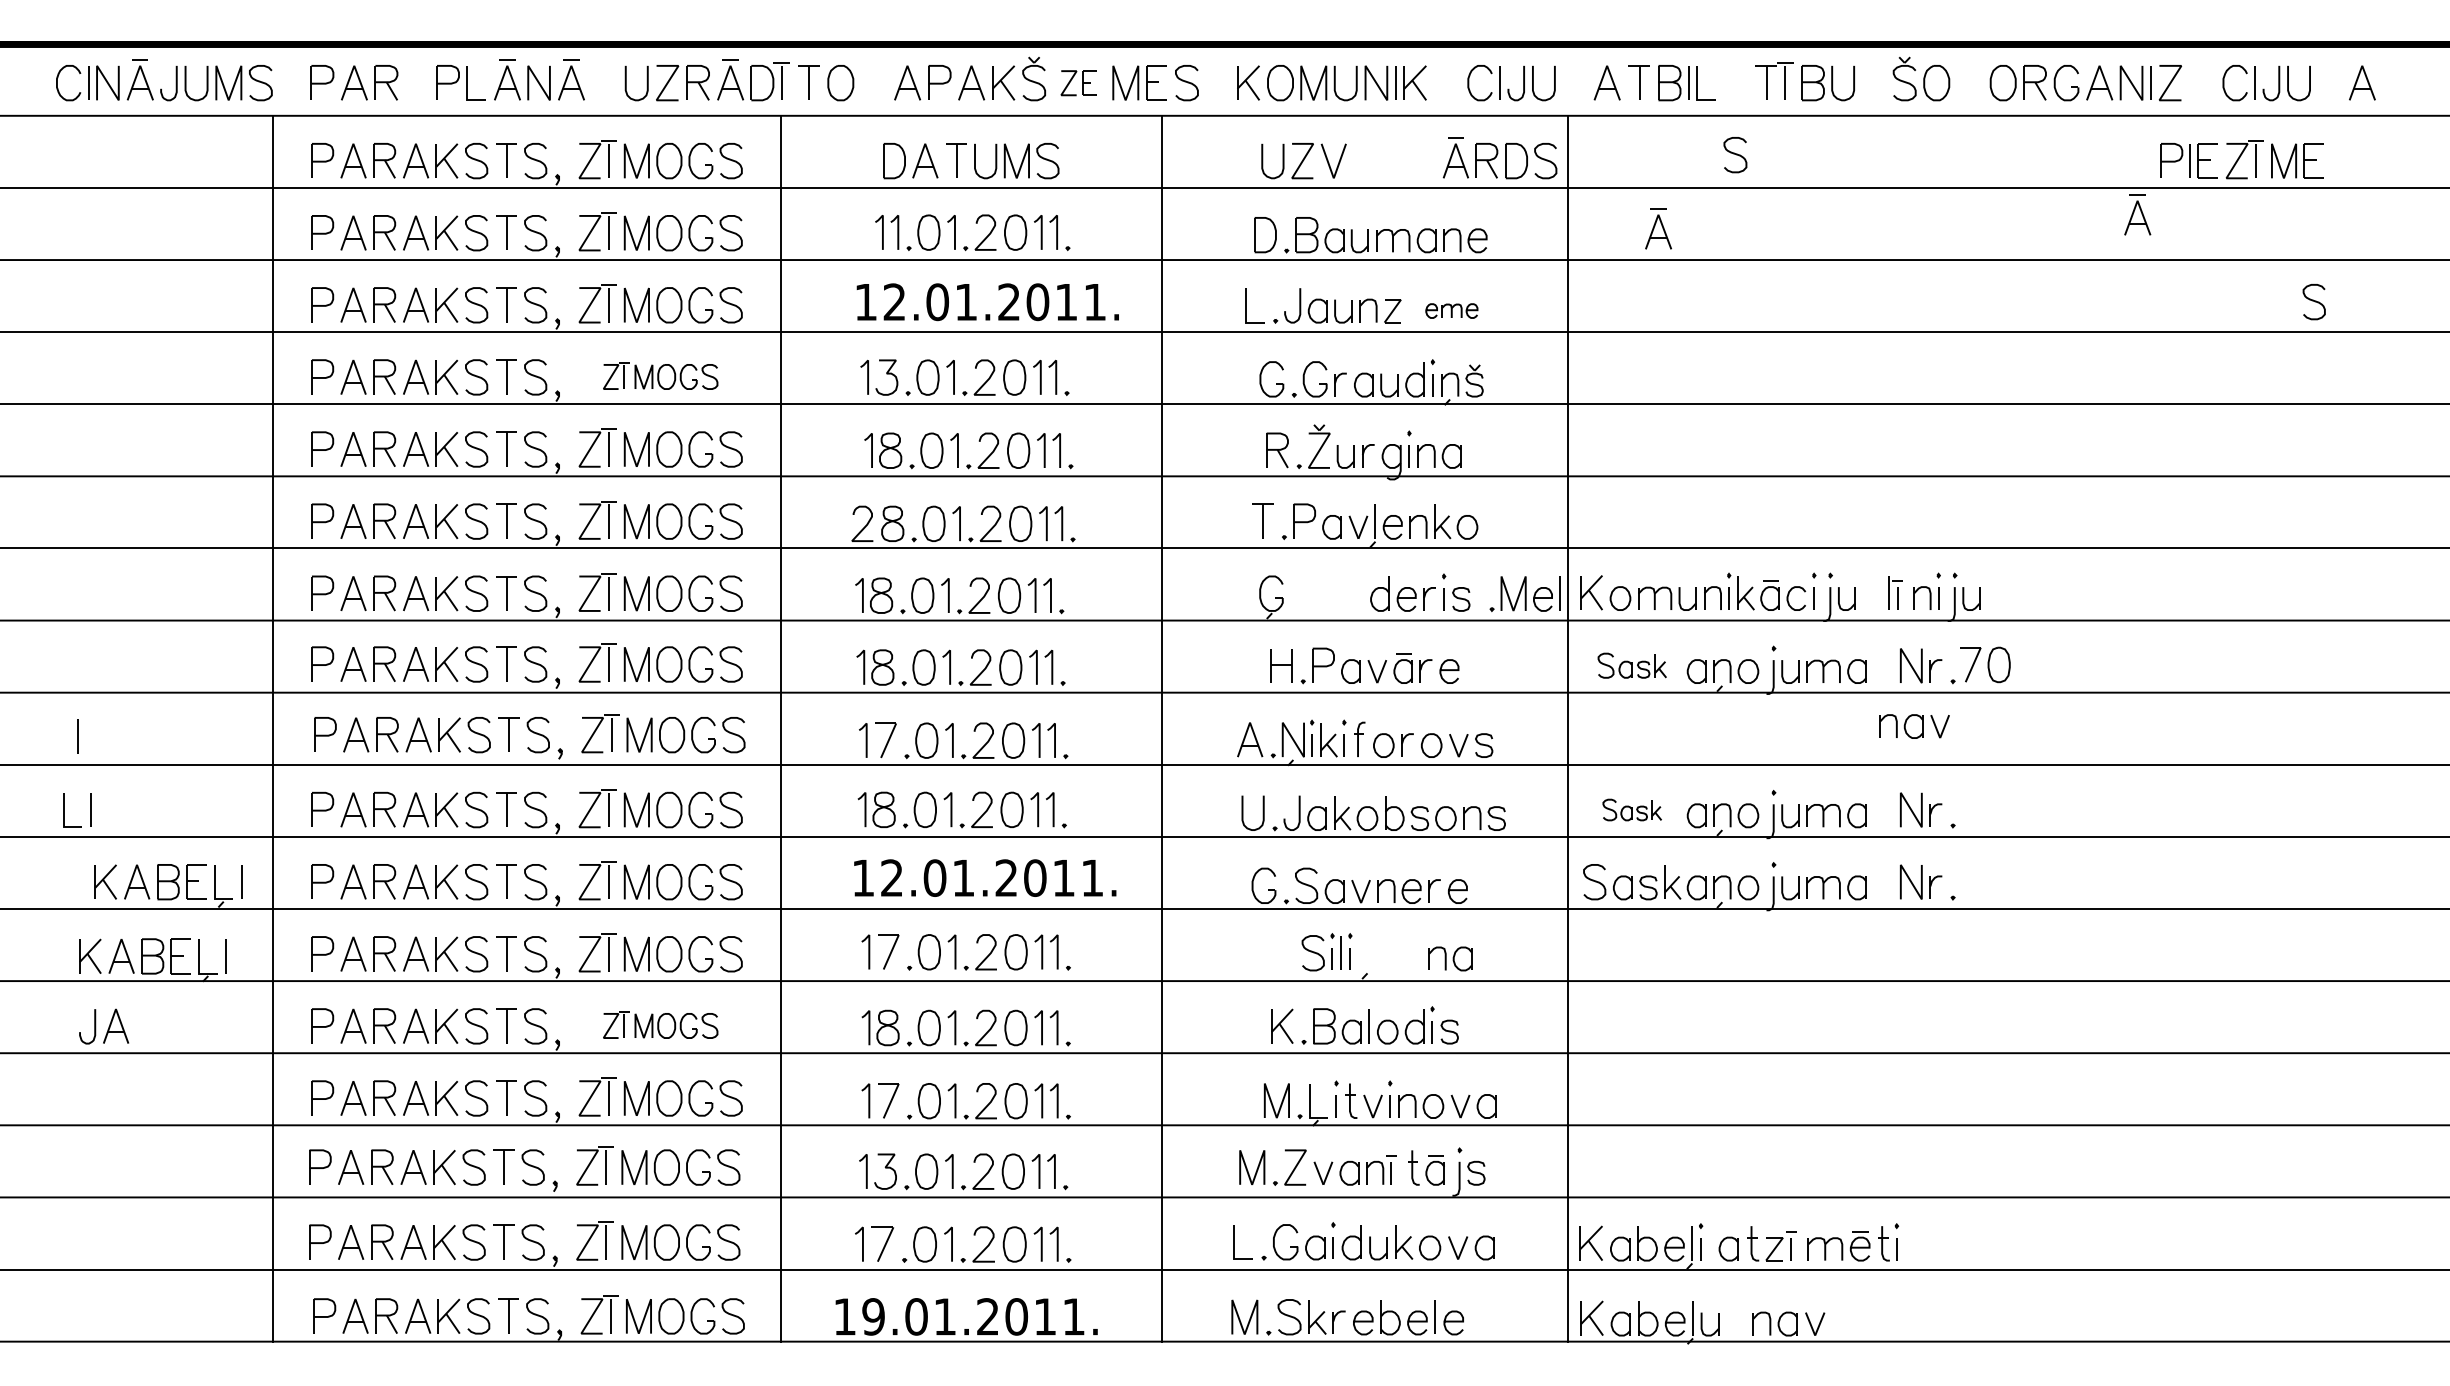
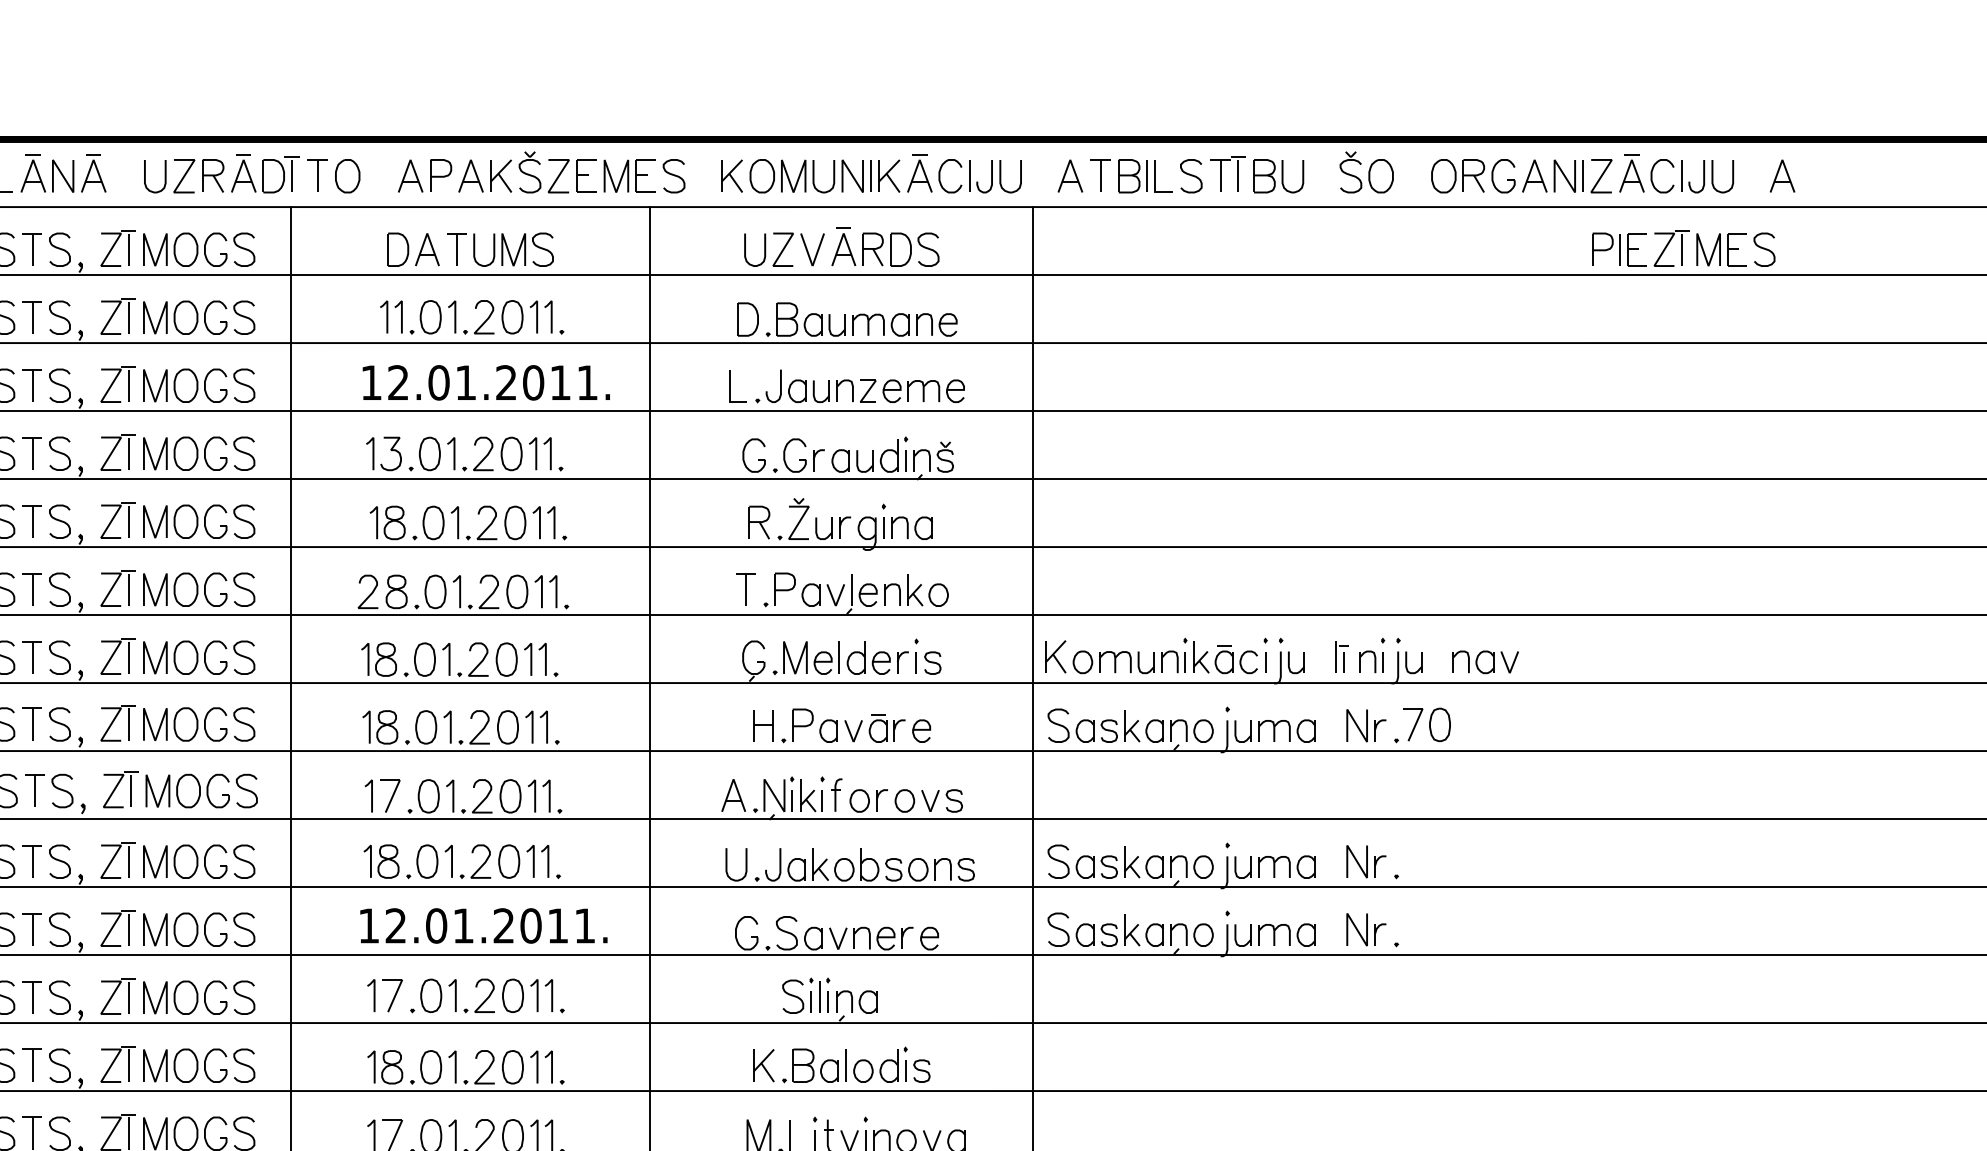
part: (1078, 83) -> (571, 176), size x1.43
curve: (1735, 154) -> (1191, 175), moved
part: (1499, 158) -> (884, 247), moved
part: (2137, 214) -> (1631, 172), moved
part: (1658, 228) -> (919, 172), moved
curve: (2313, 301) -> (1763, 249), moved
part: (1451, 310) -> (923, 390), size x1.67
part: (660, 375) -> (177, 451), size x1.43
part: (1524, 593) -> (805, 657), moved
part: (1632, 665) -> (1094, 725), size x1.43
part: (1914, 726) -> (1485, 662), moved
part: (1632, 809) -> (1094, 861), size x1.67
part: (1450, 958) -> (856, 1001), moved
part: (660, 1024) -> (177, 1063), size x1.43

